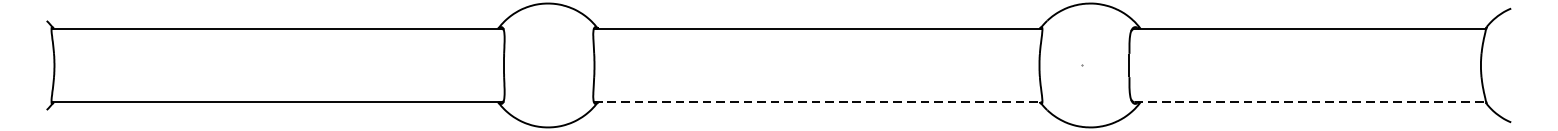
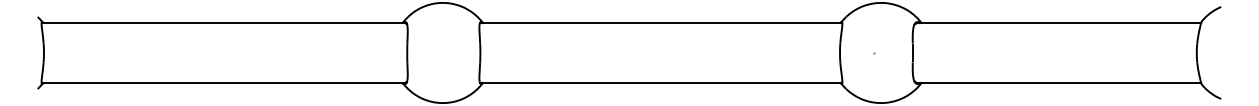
line: (818, 102) -> (661, 82), dashed -> solid
line: (1311, 102) -> (1059, 82), dashed -> solid

